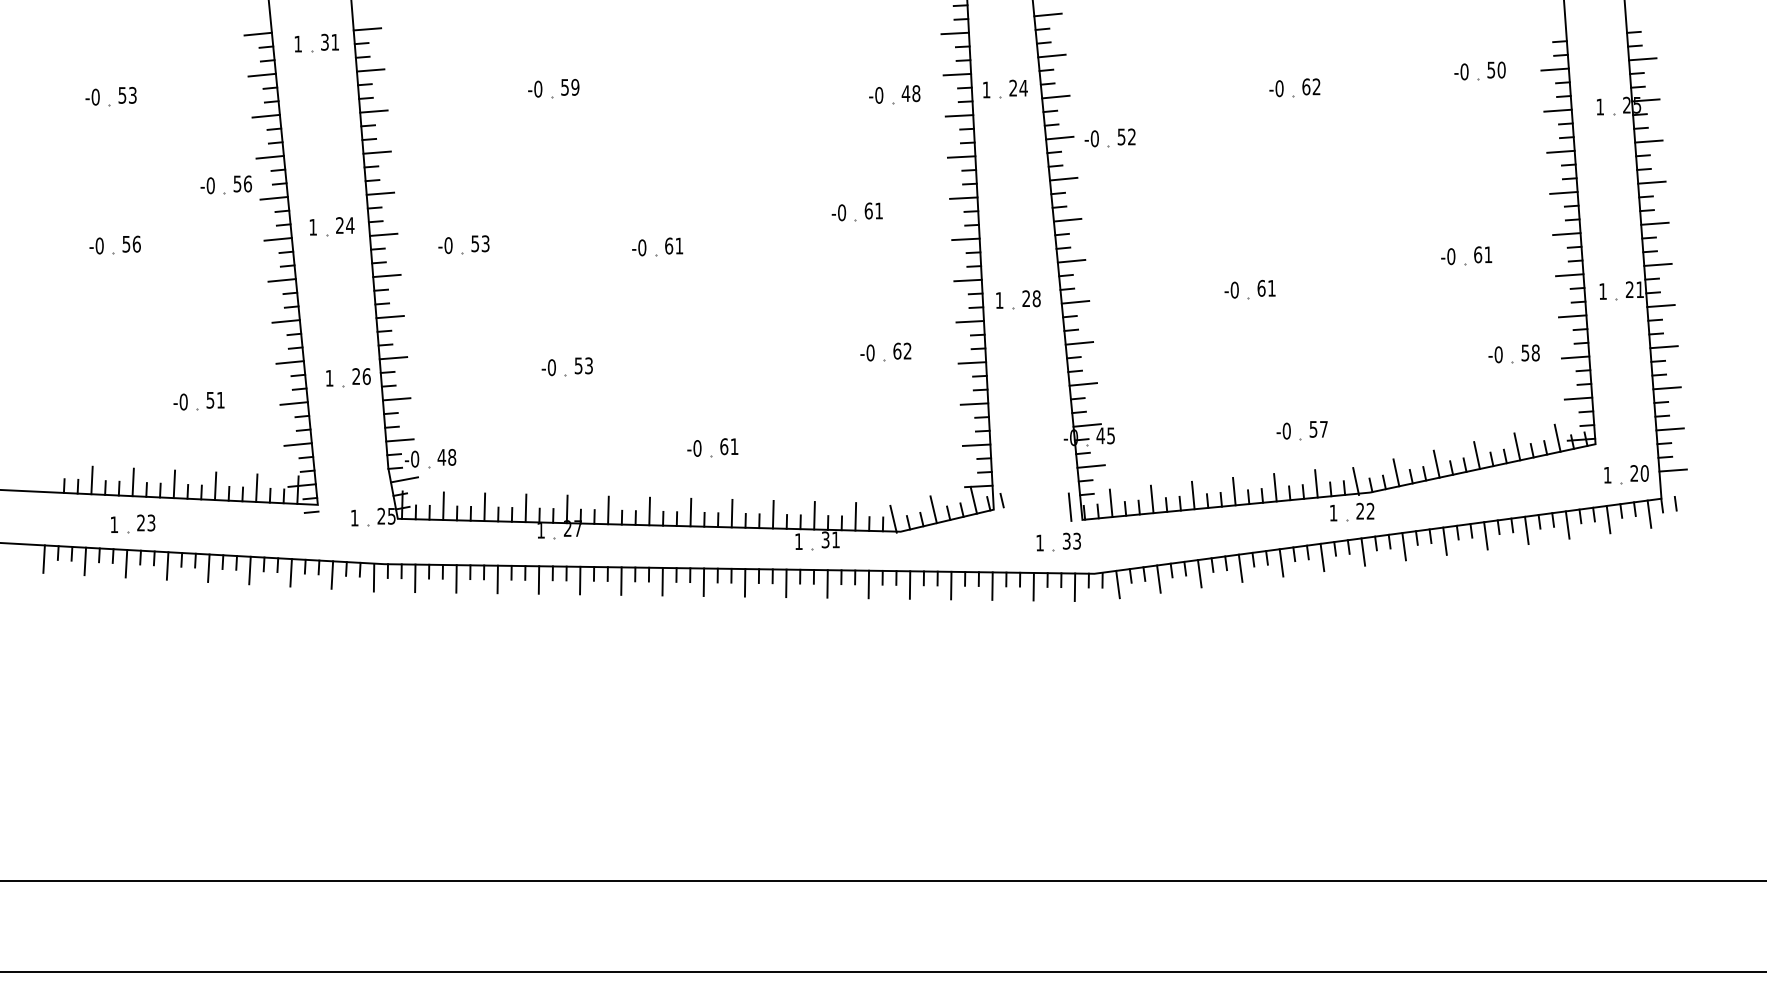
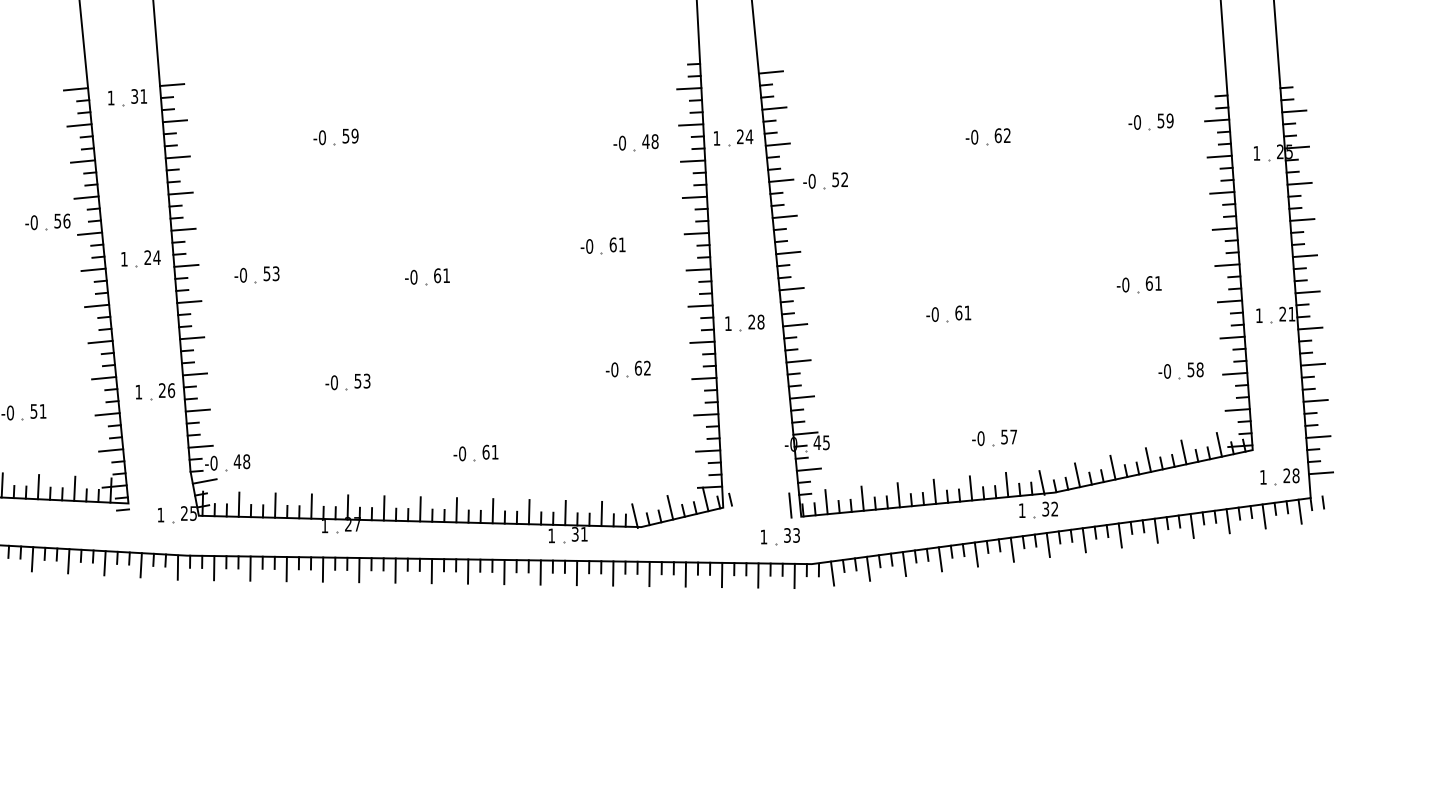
text: (1501, 70) -> (1169, 121), 50 -> 59
text: (1644, 473) -> (1295, 475), 20 -> 28
text: (1360, 511) -> (1045, 509), 22 -> 32

